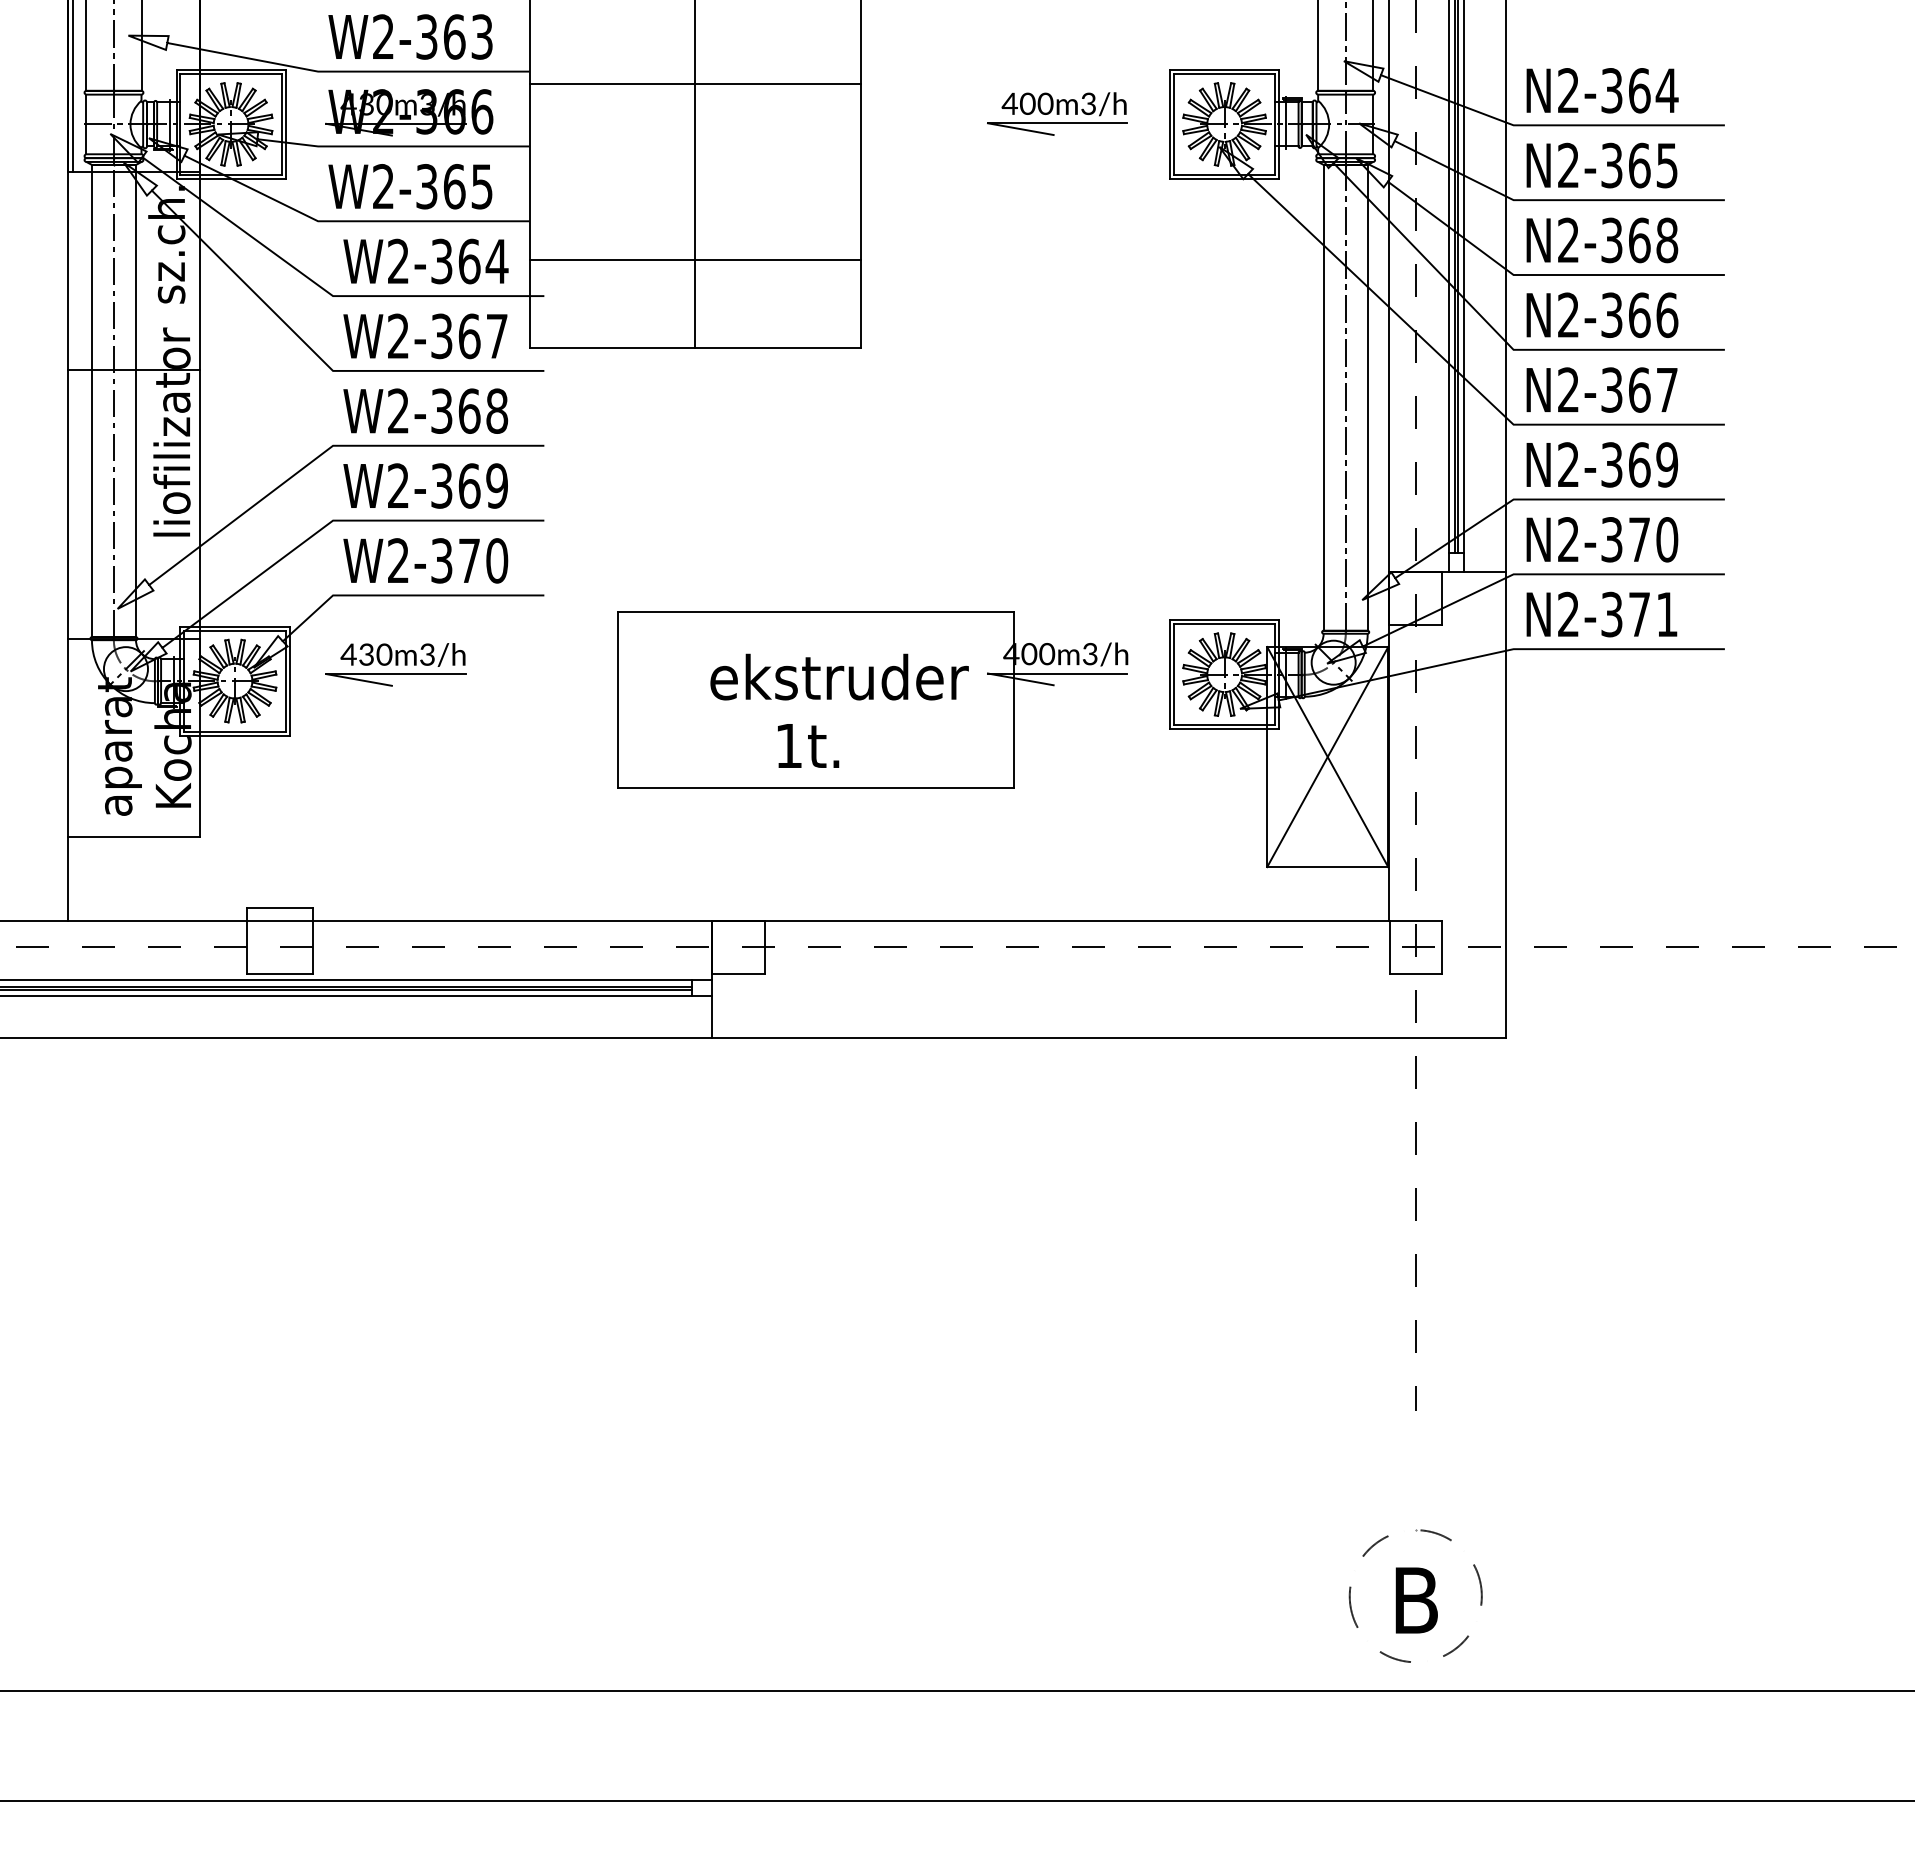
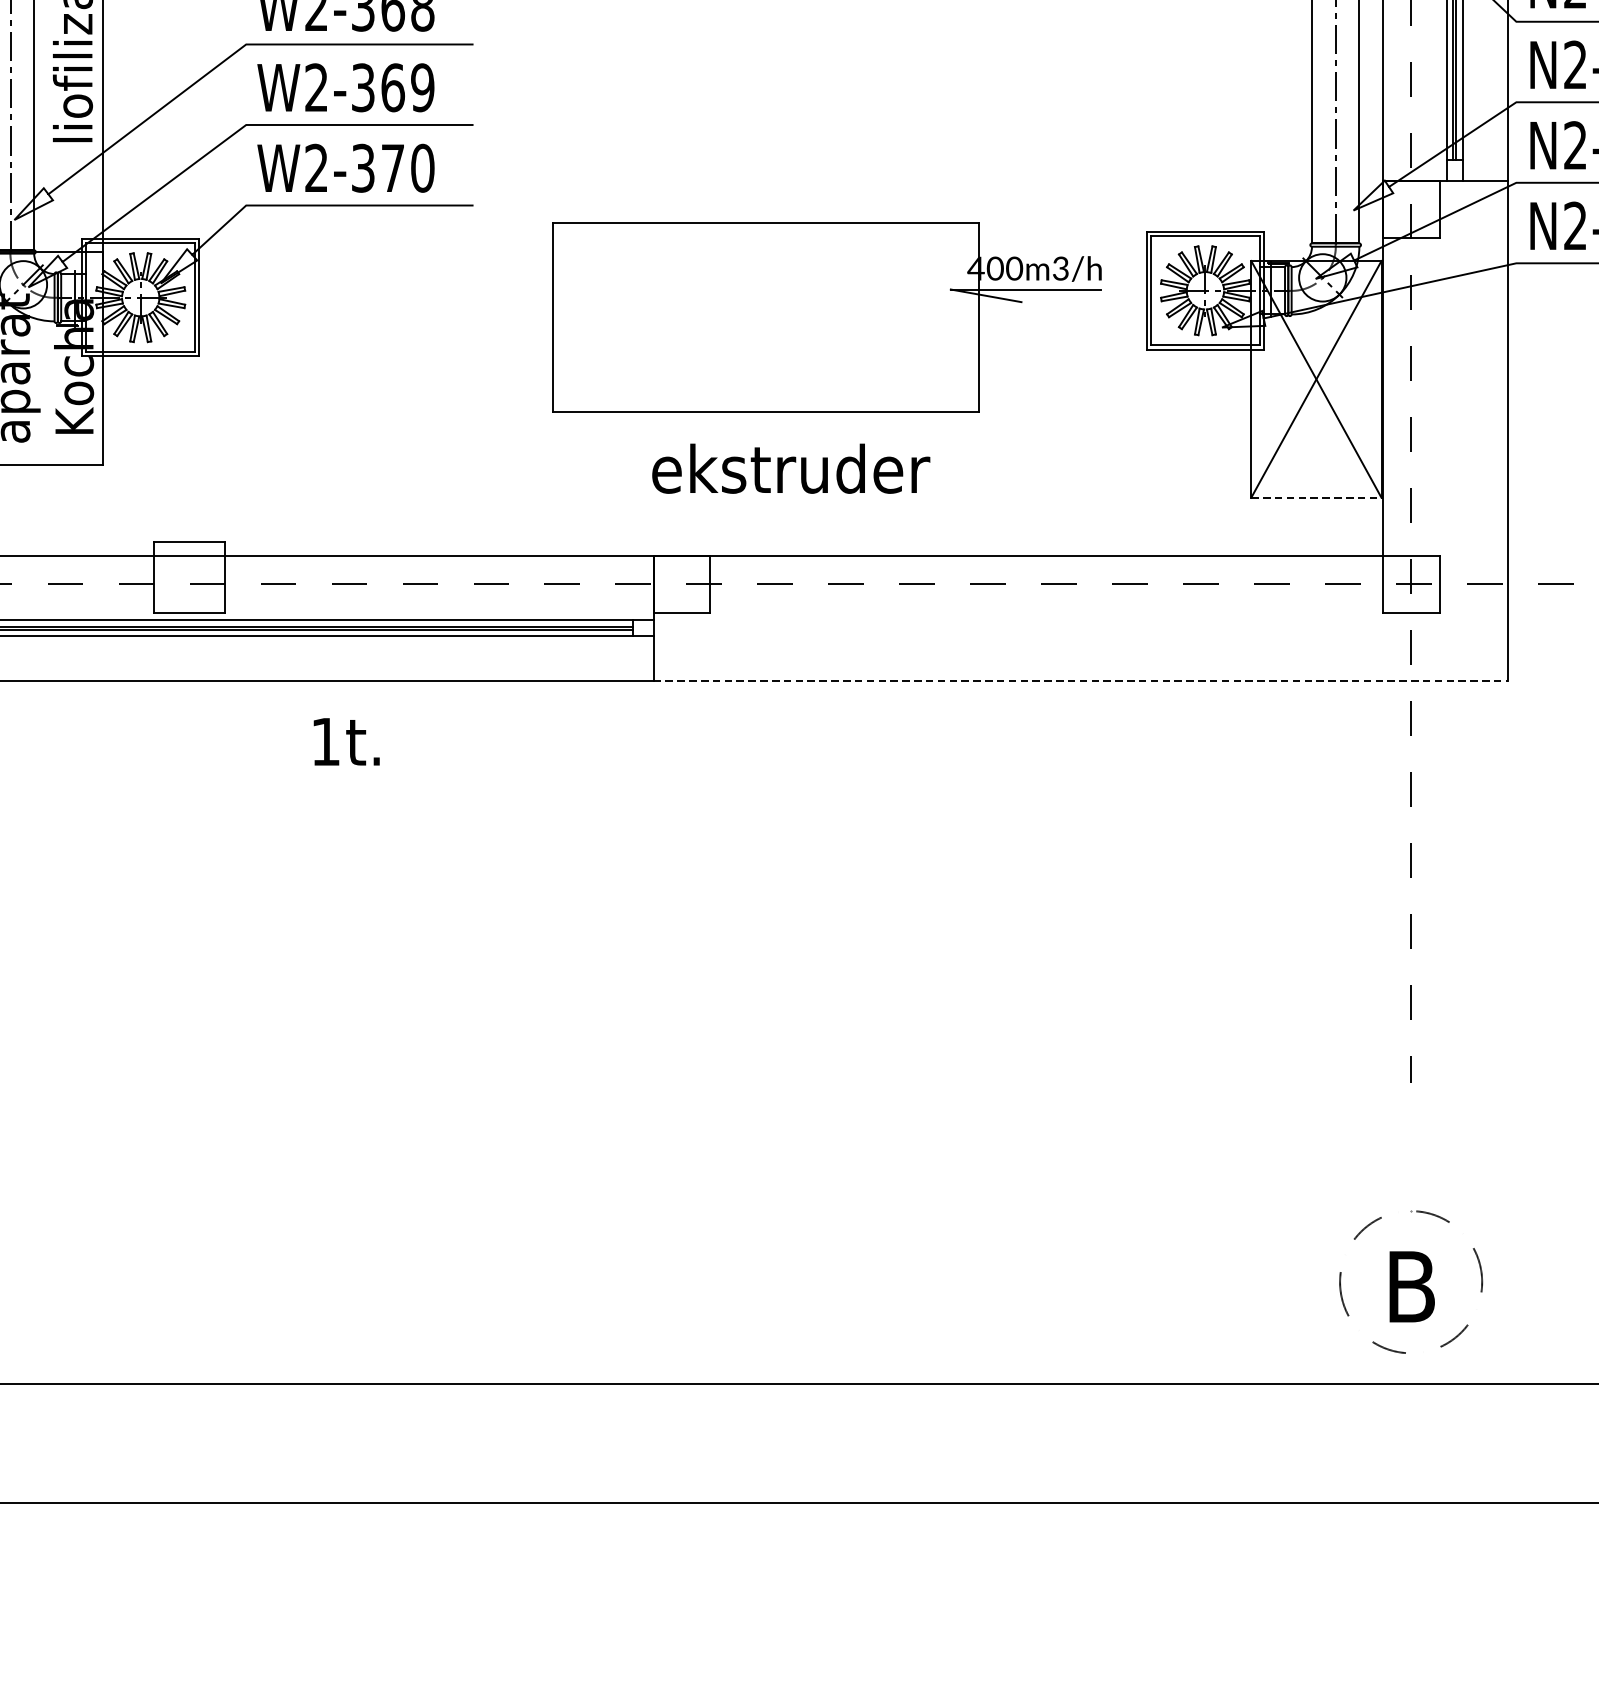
part: (395, 664) -> (313, 279), removed
text: (839, 676) -> (791, 468), moved
text: (808, 745) -> (346, 741), moved
line: (1327, 867) -> (1316, 498), solid -> dashed
line: (1109, 1037) -> (1081, 681), solid -> dashed

